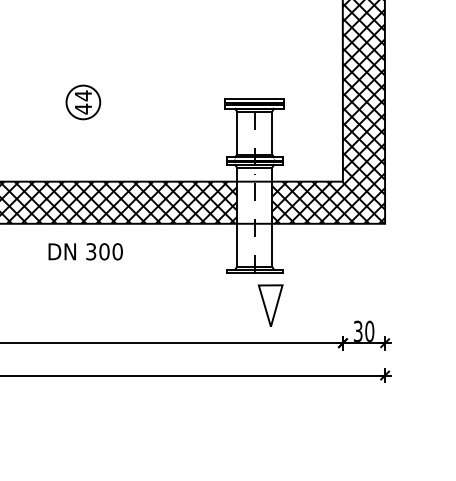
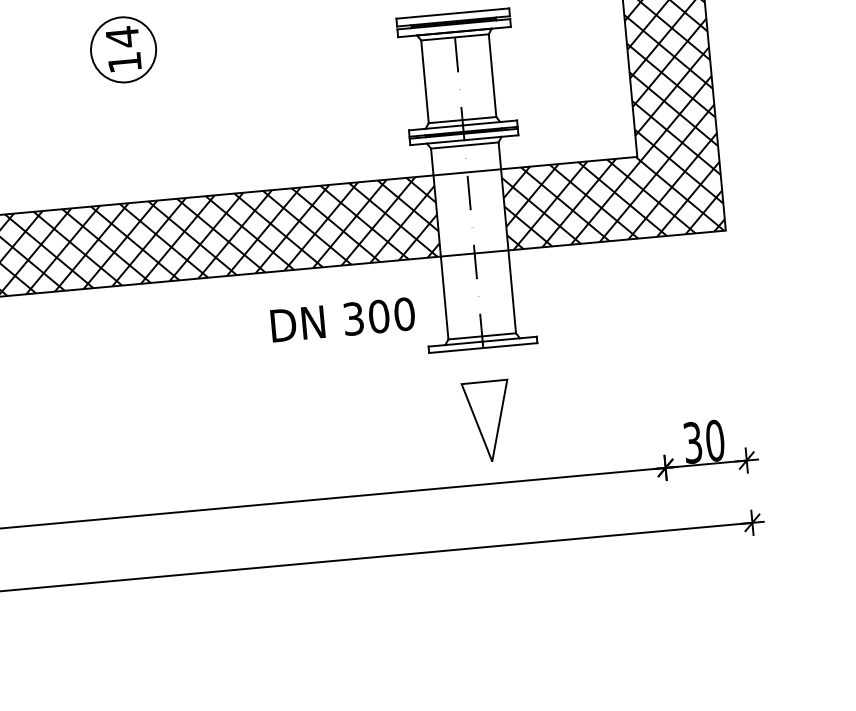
text: (83, 108) -> (124, 61), 44 -> 14
text: (85, 251) -> (342, 319), moved
part: (270, 305) -> (487, 420), moved

